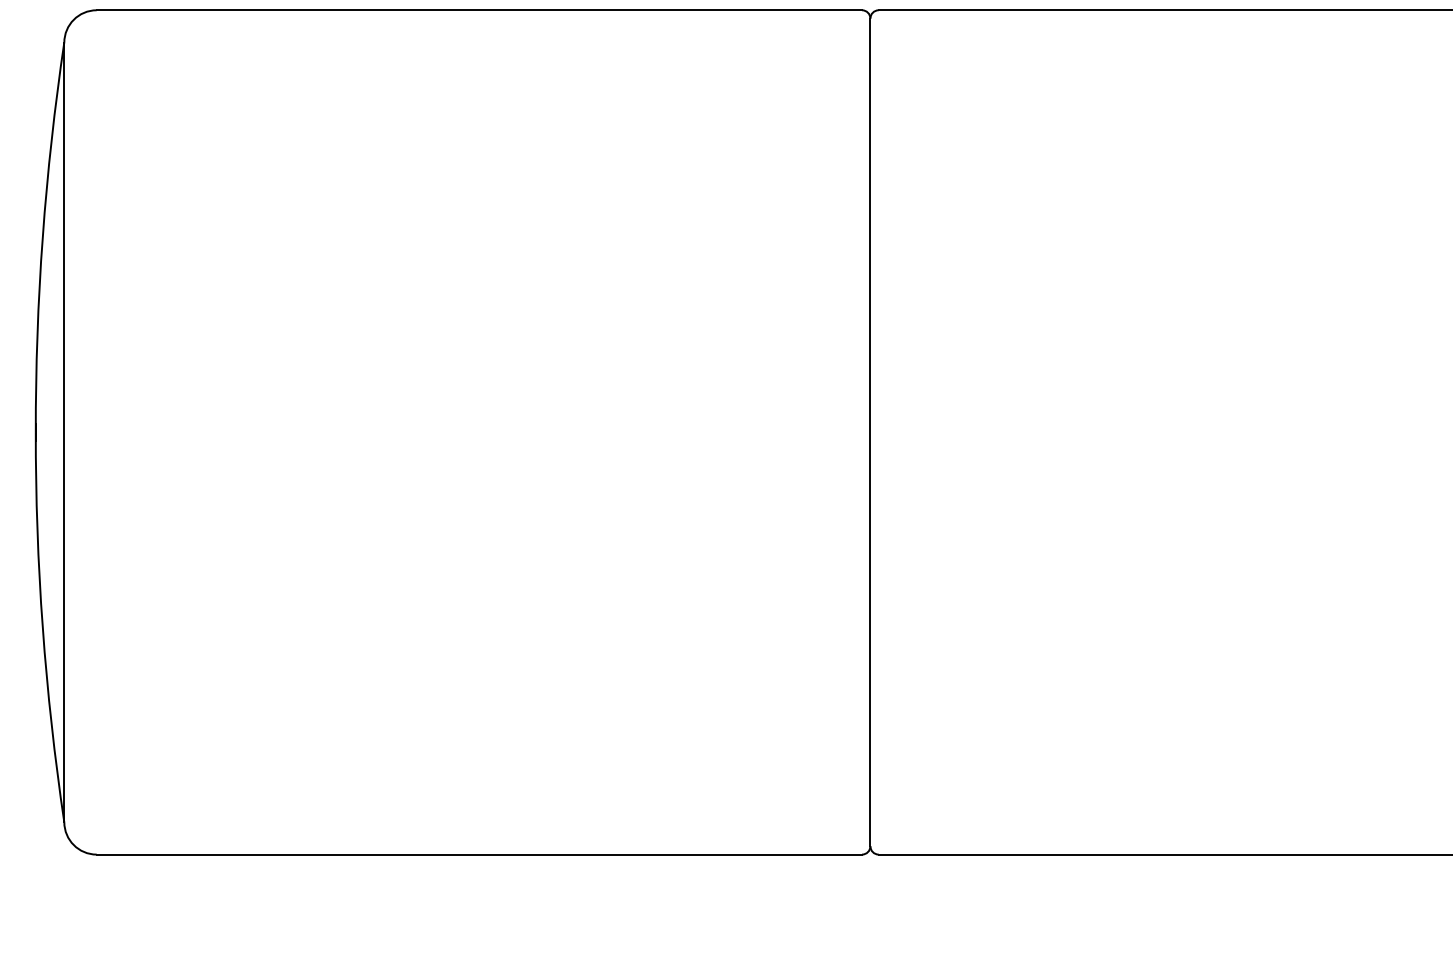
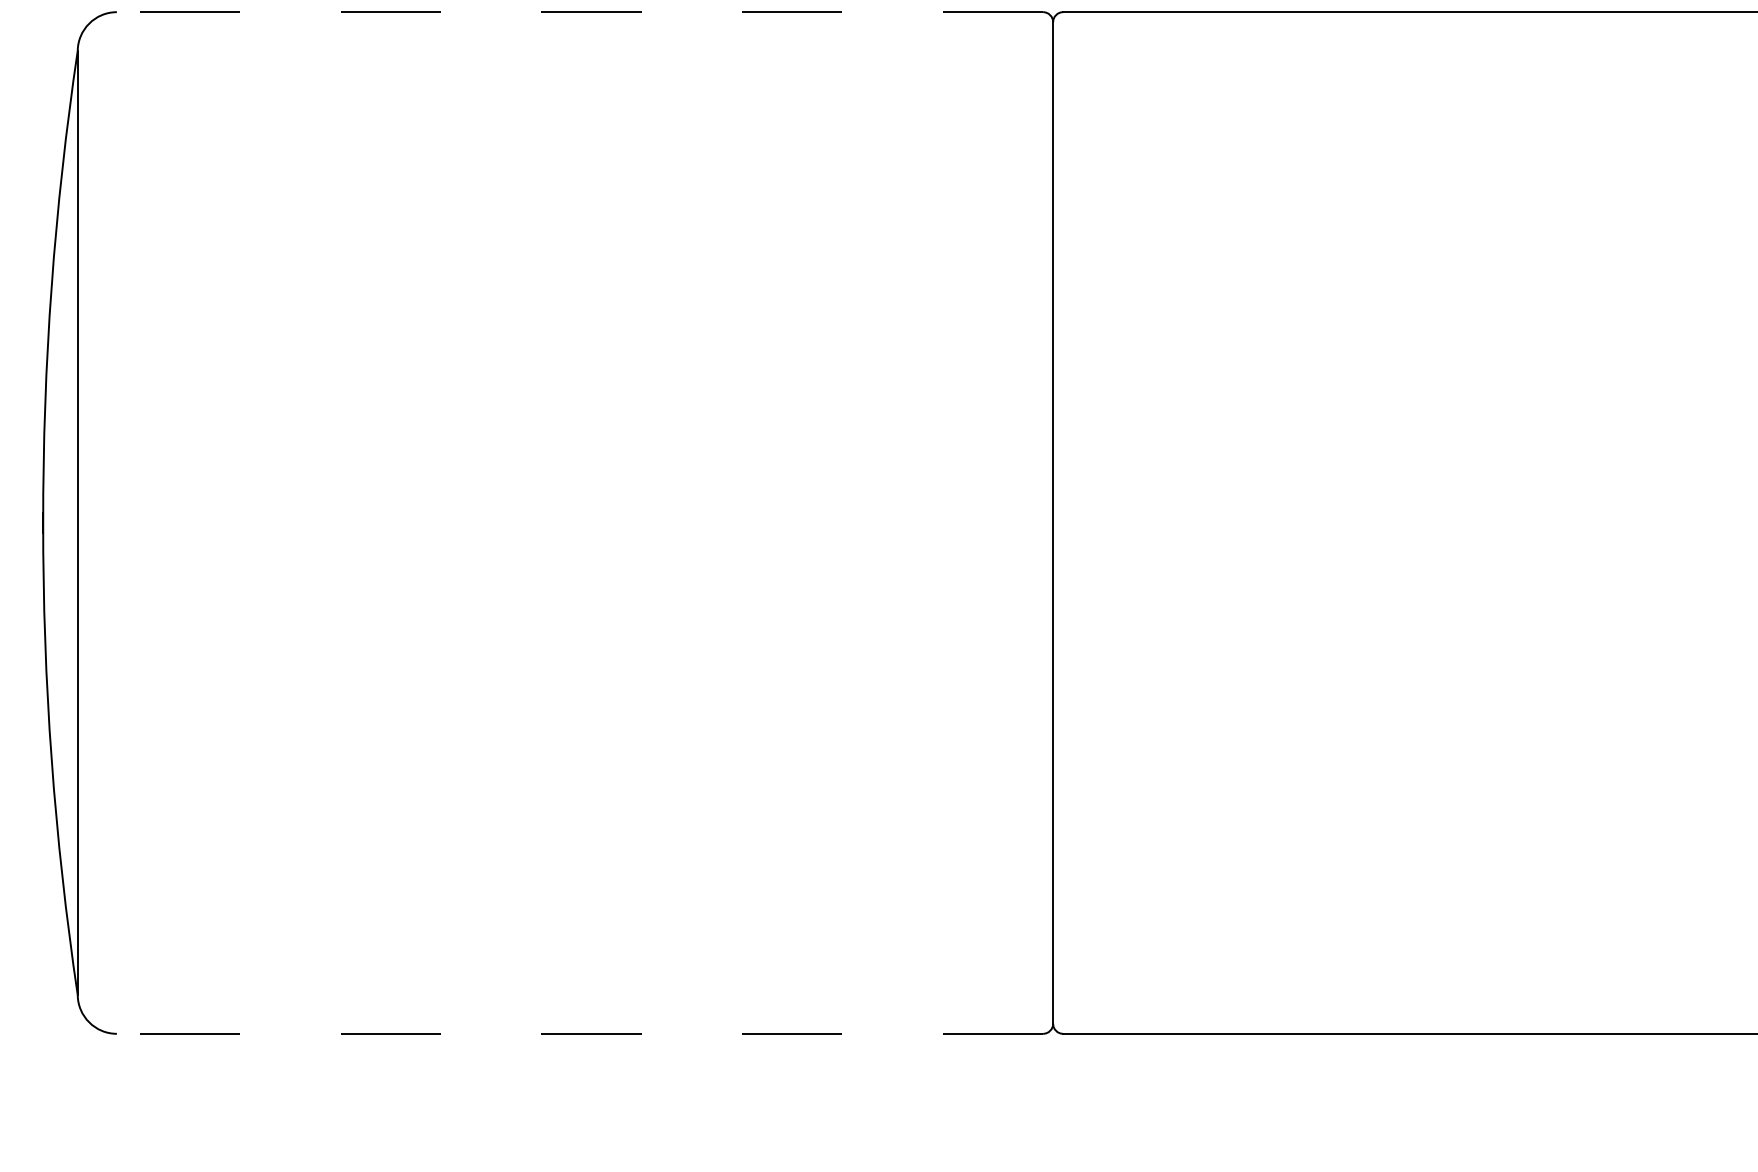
line: (478, 10) -> (579, 12), solid -> dashed
line: (478, 854) -> (579, 1033), solid -> dashed

